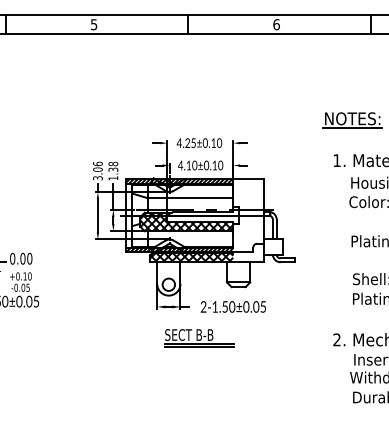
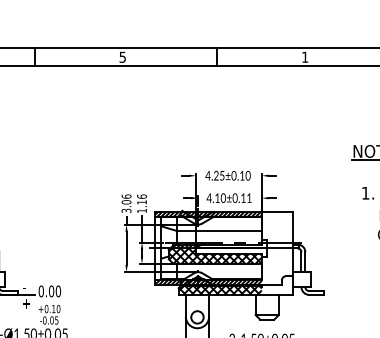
text: (276, 24) -> (305, 57), 6 -> 1
text: (220, 165) -> (249, 198), 4.10±0.10 -> 4.10±0.11
text: (113, 166) -> (142, 199), 1.38 -> 1.16

